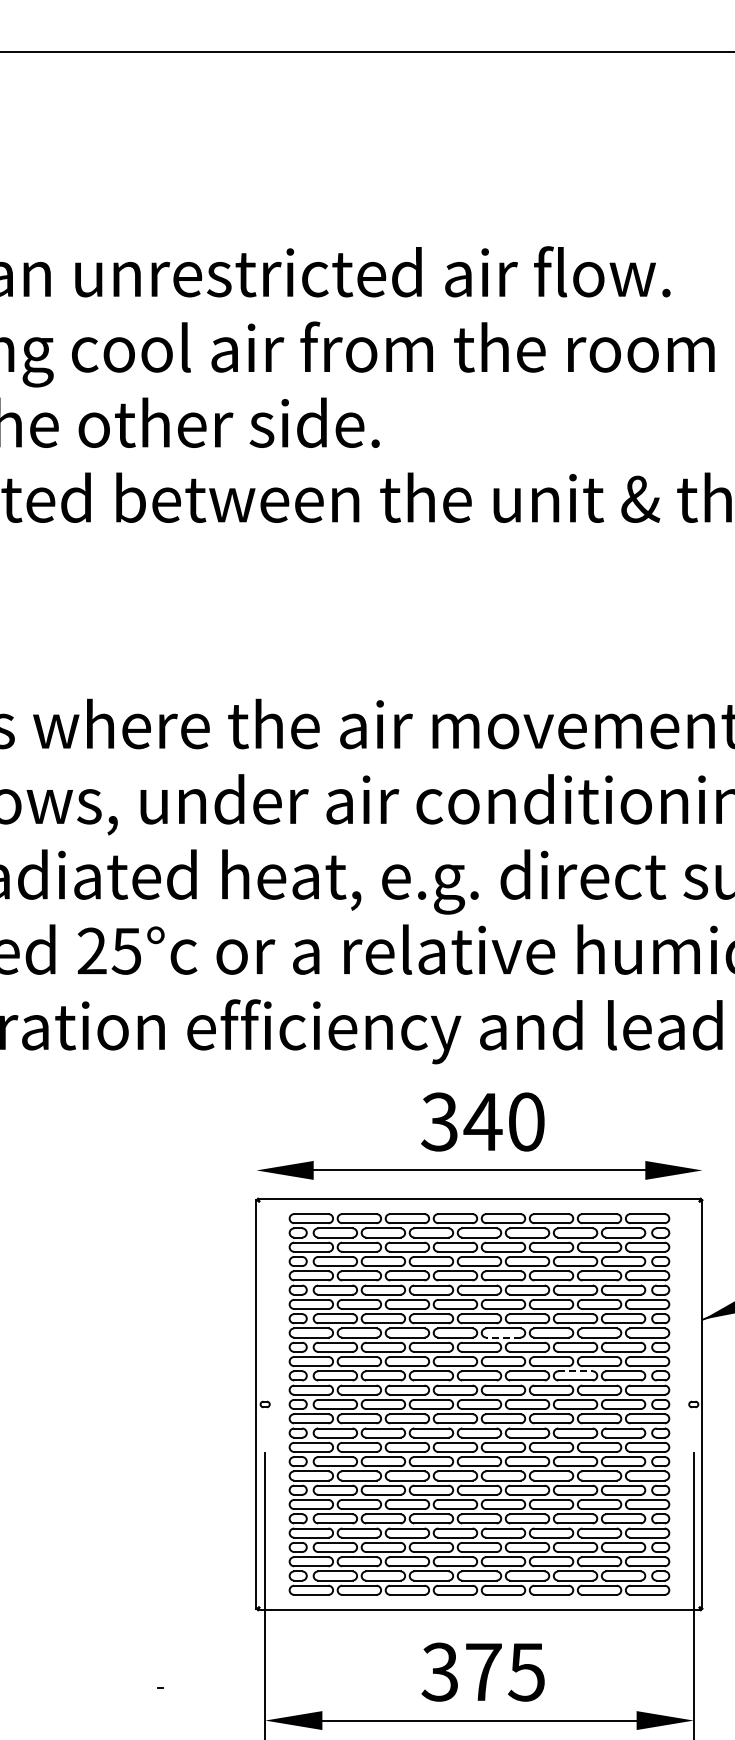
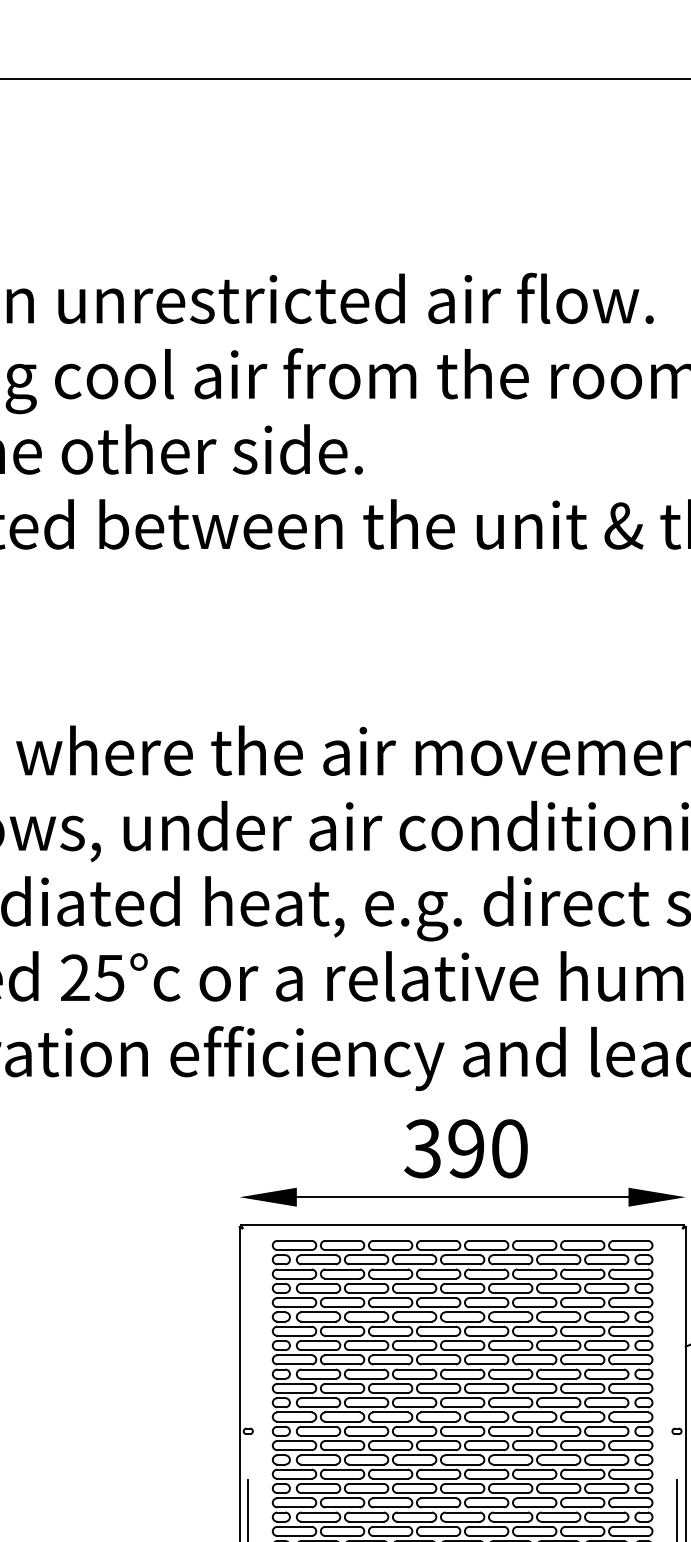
text: (482, 1121) -> (465, 1148), 340 -> 390
line: (503, 1337) -> (486, 1364), dashed -> solid
line: (576, 1371) -> (559, 1398), dashed -> solid

